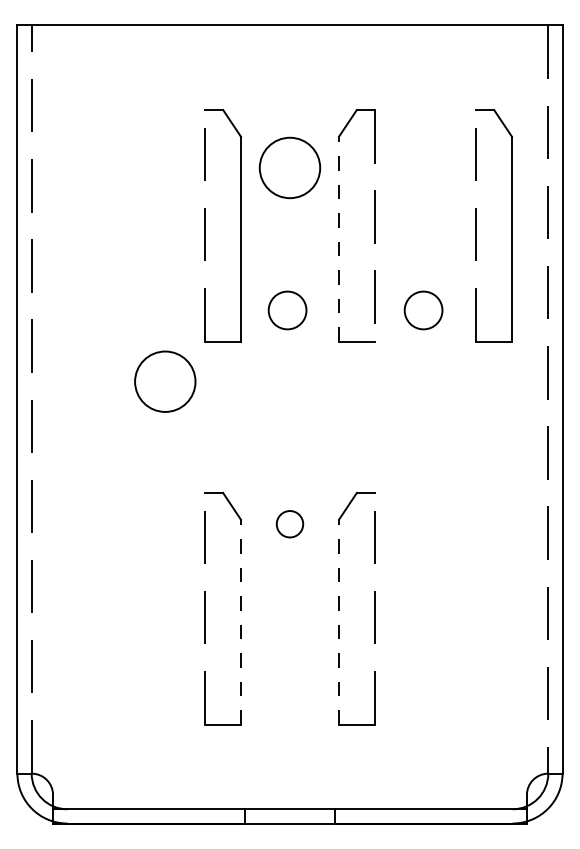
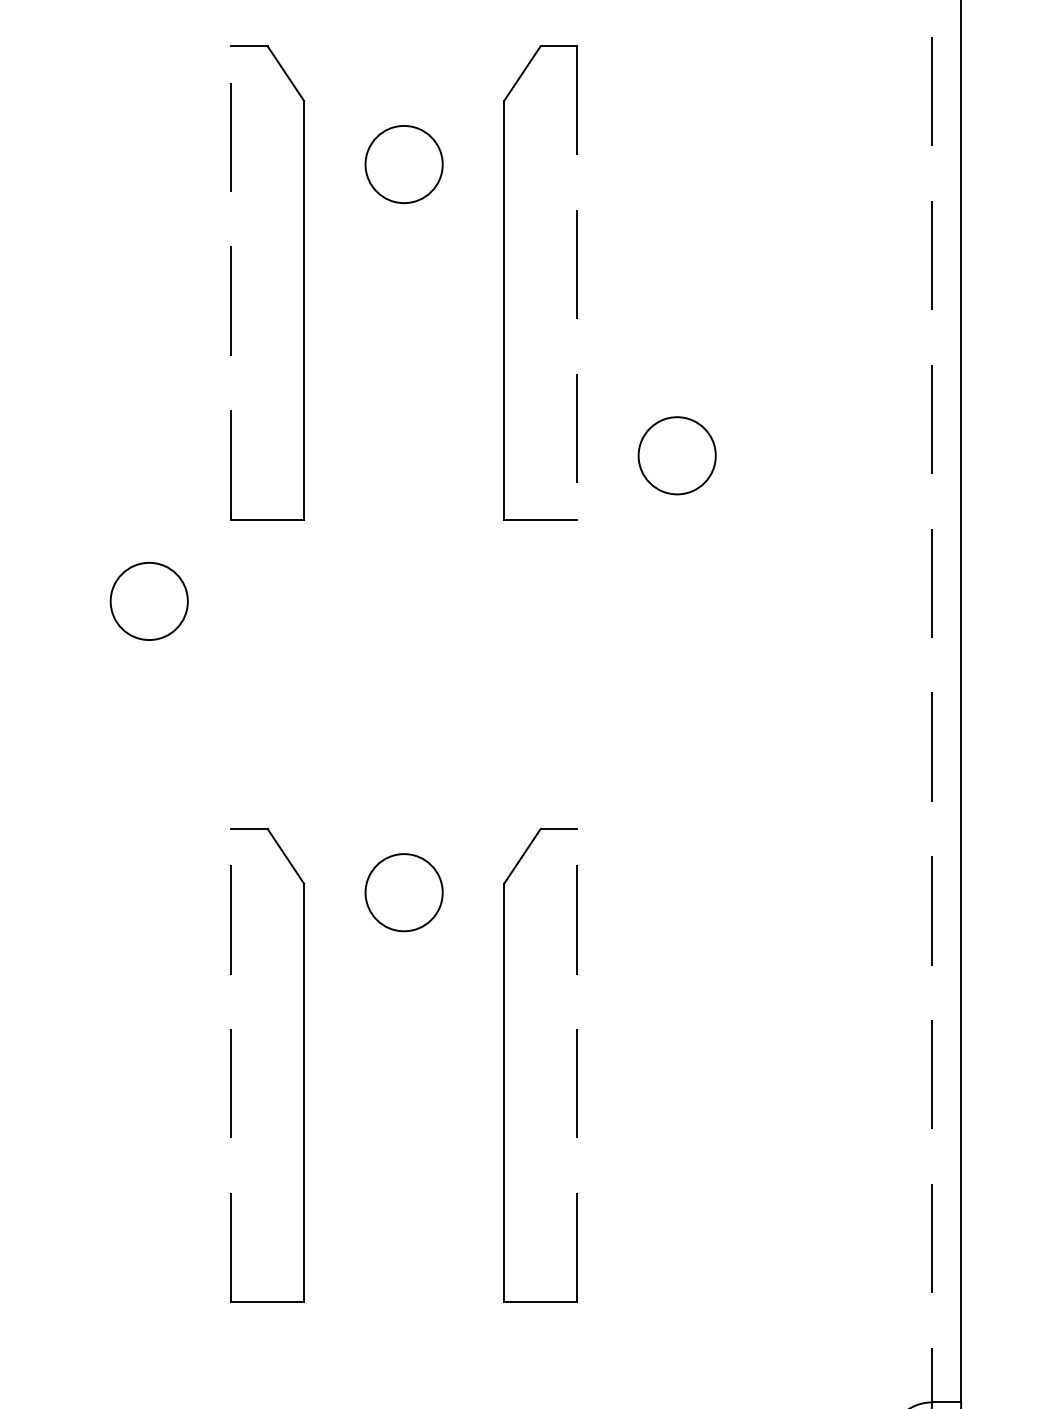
circle: (289, 167) -> (403, 163), size x0.62
part: (476, 225) -> (785, 282), removed
line: (338, 238) -> (503, 308), dashed -> solid
circle: (287, 310) -> (399, 455), removed
circle: (165, 381) -> (149, 600), size x0.62
circle: (289, 524) -> (403, 893), size x1.43
line: (241, 621) -> (305, 1091), dashed -> solid
line: (338, 621) -> (503, 1091), dashed -> solid

